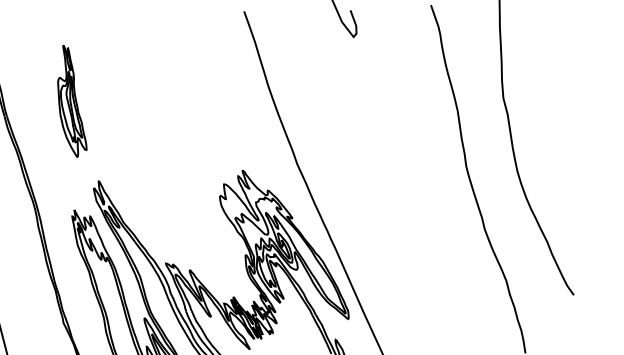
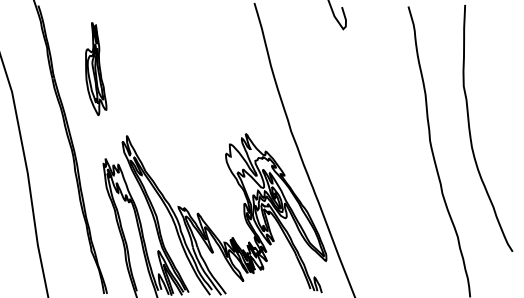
part: (71, 101) -> (96, 69), moved

